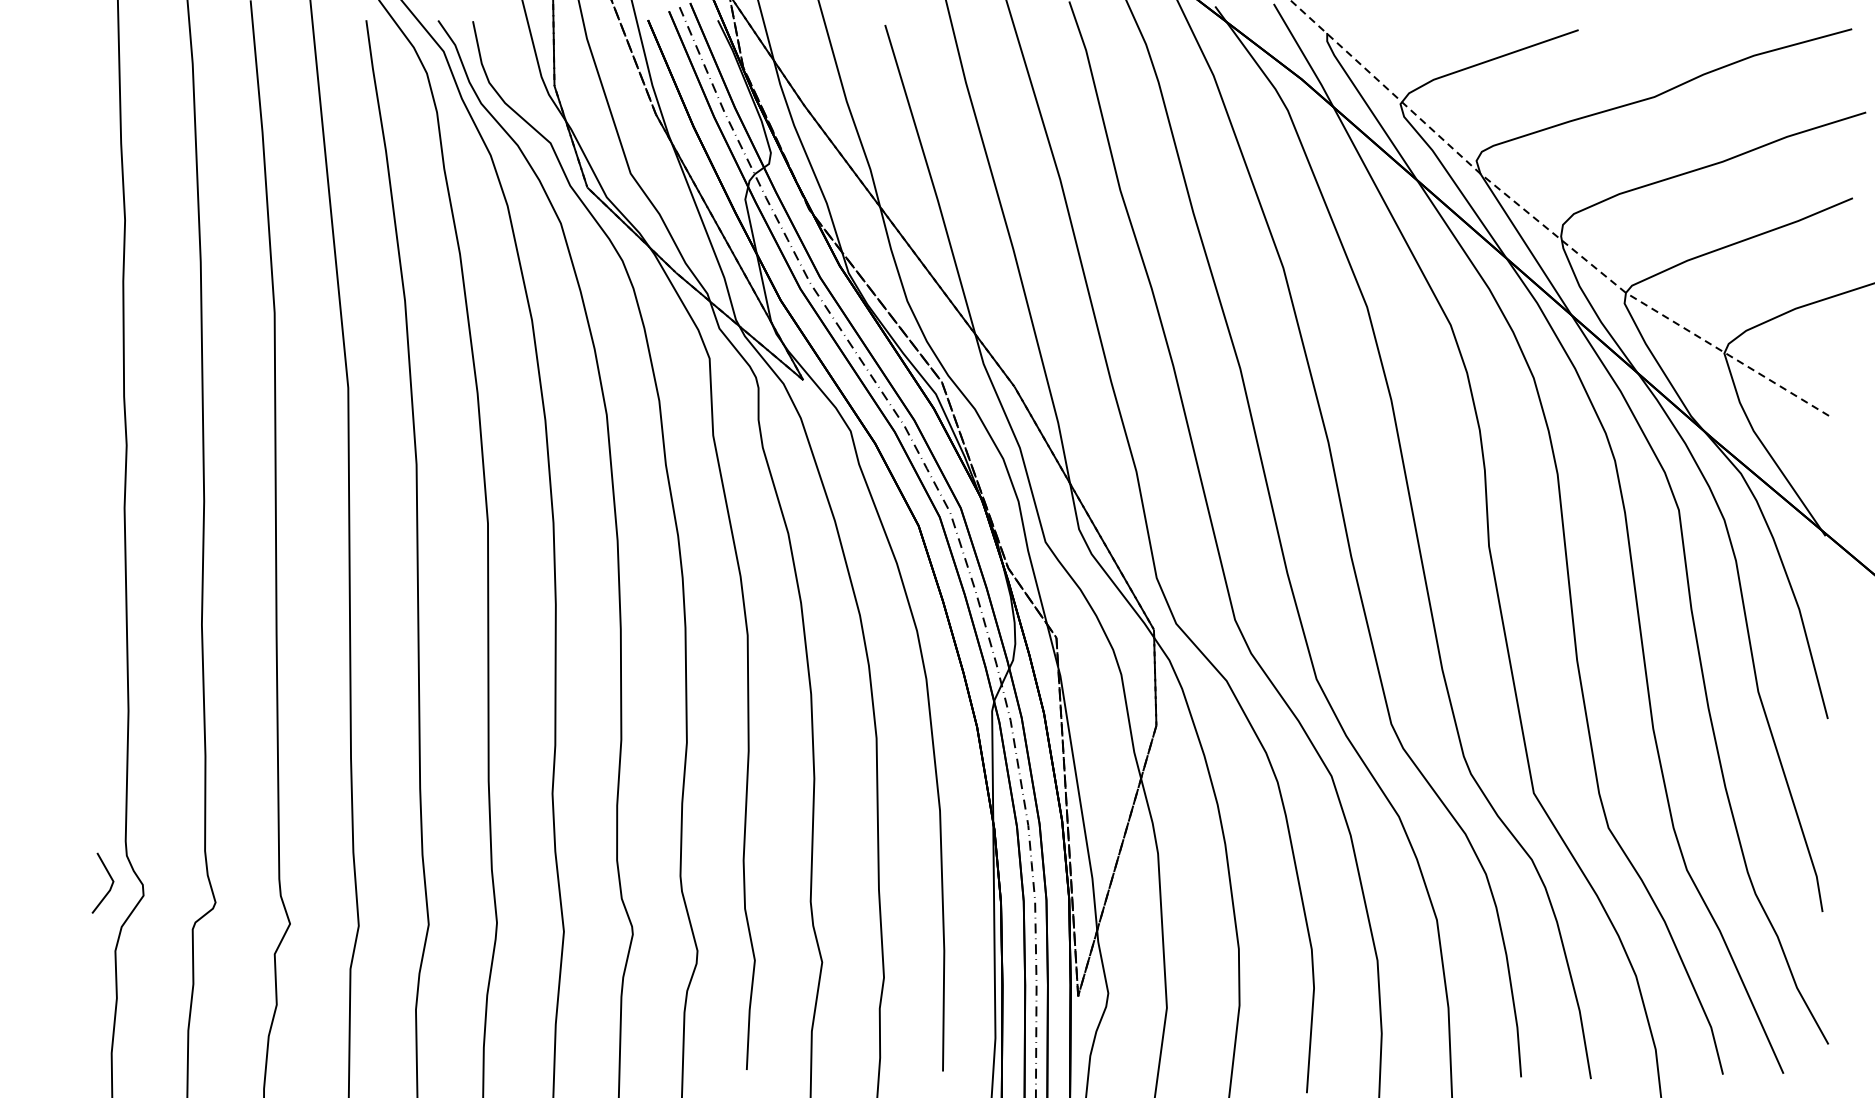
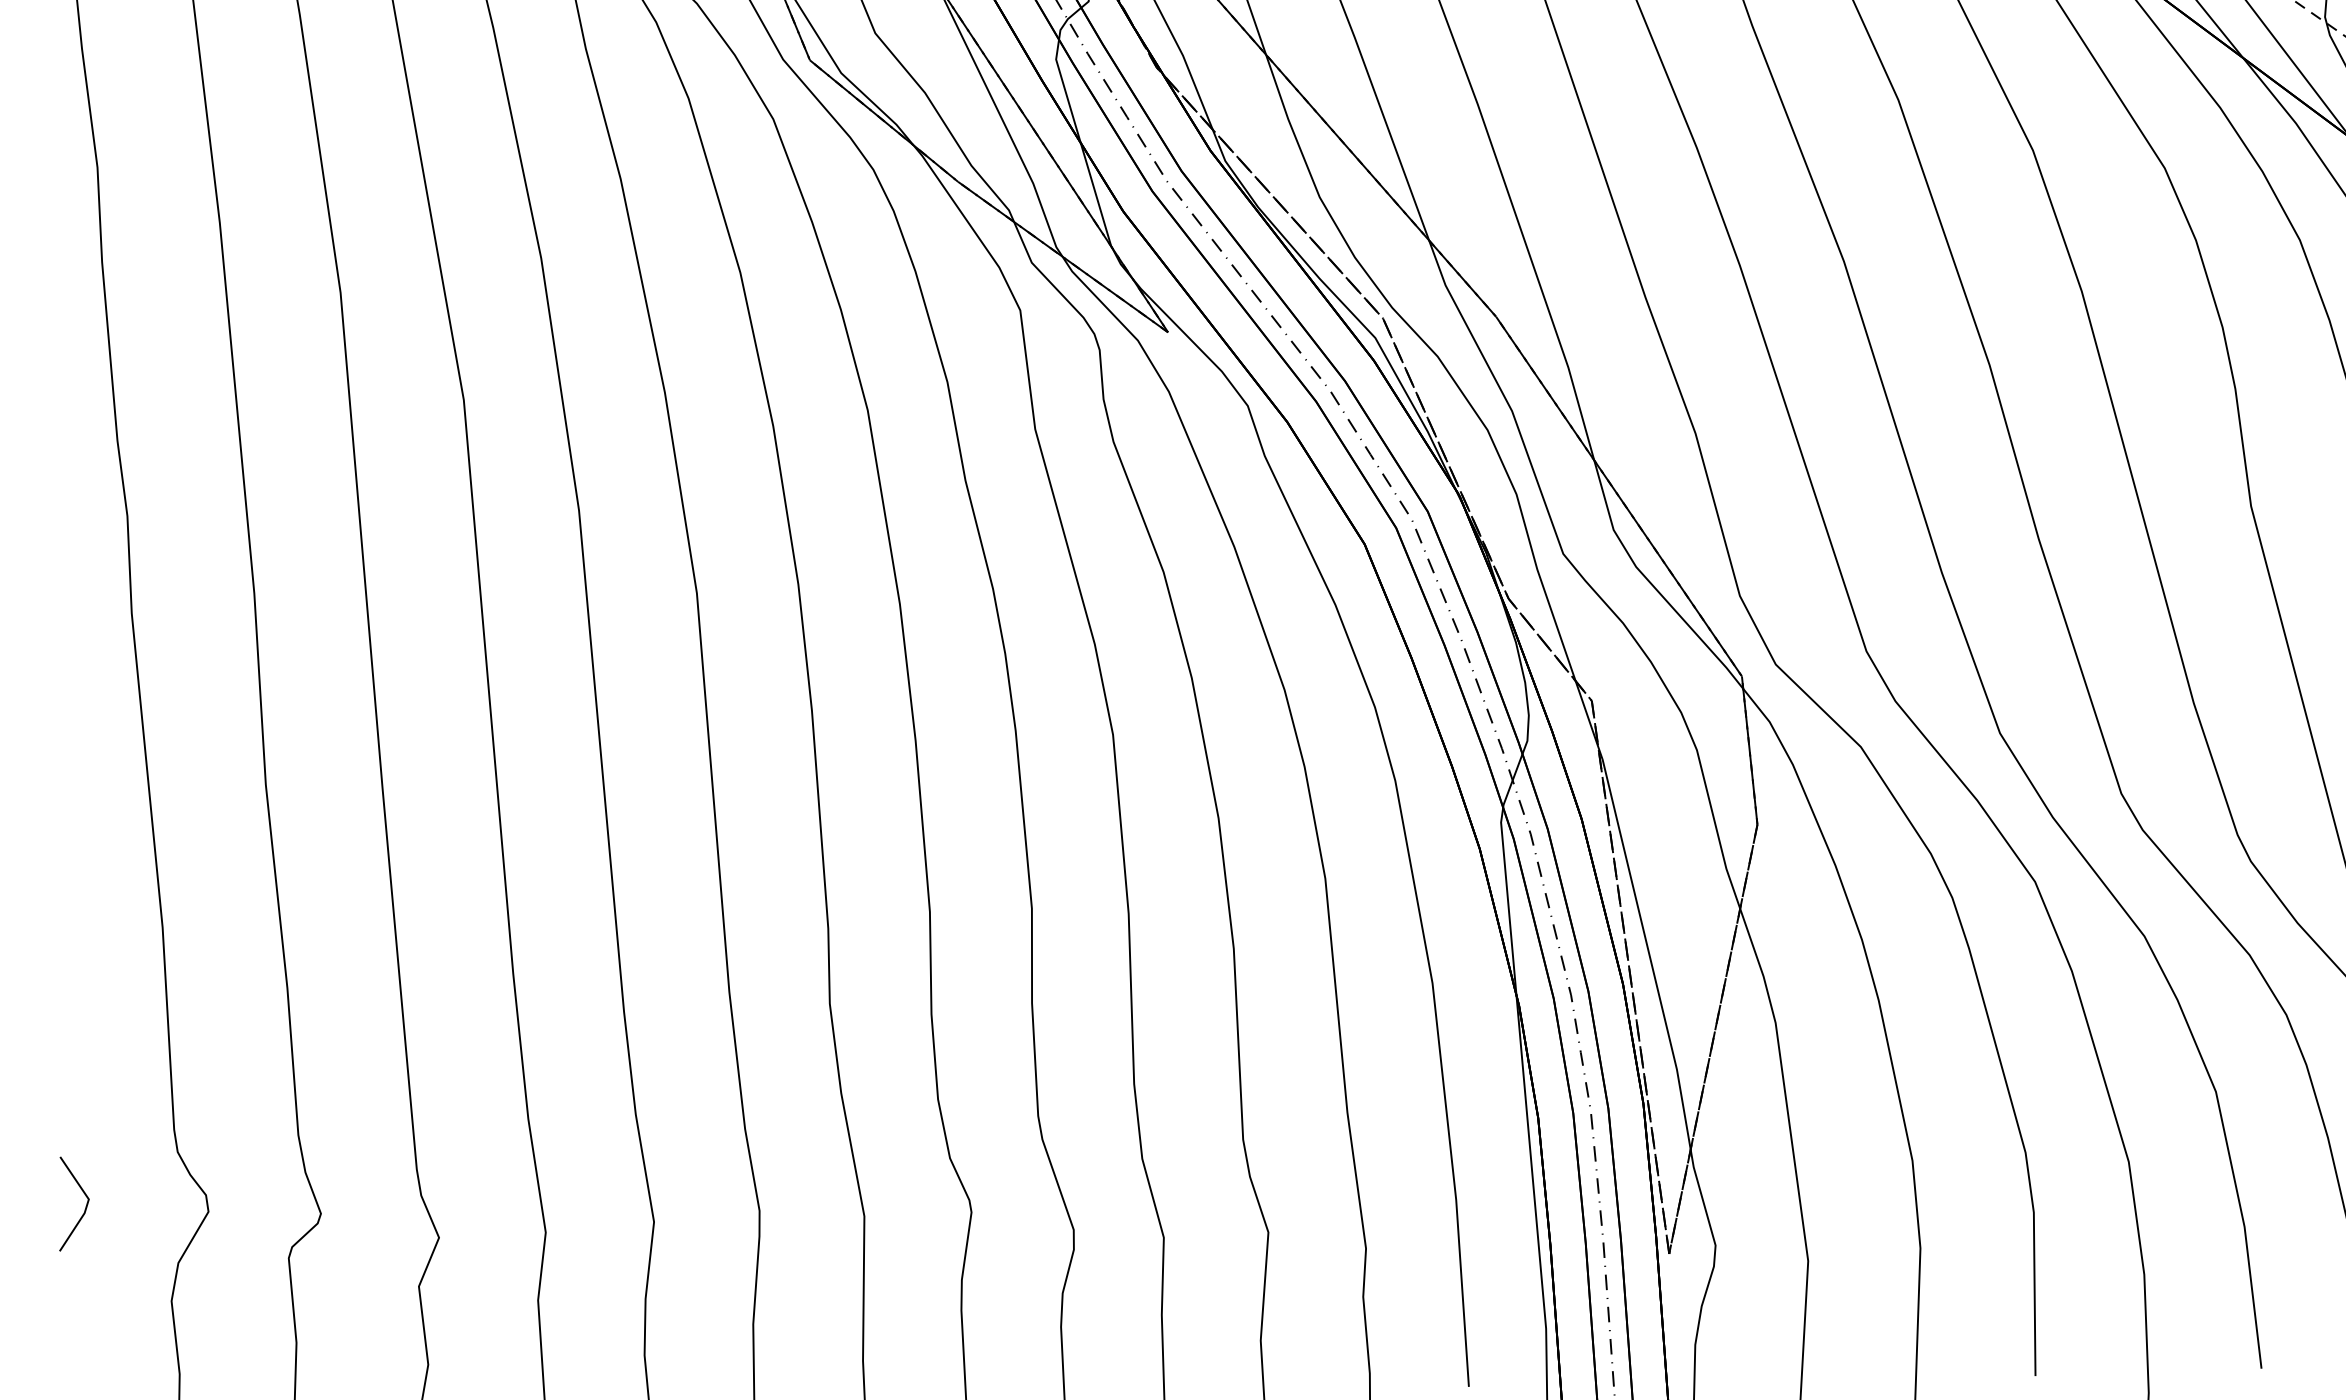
line: (110, 878) -> (83, 1194), moved

